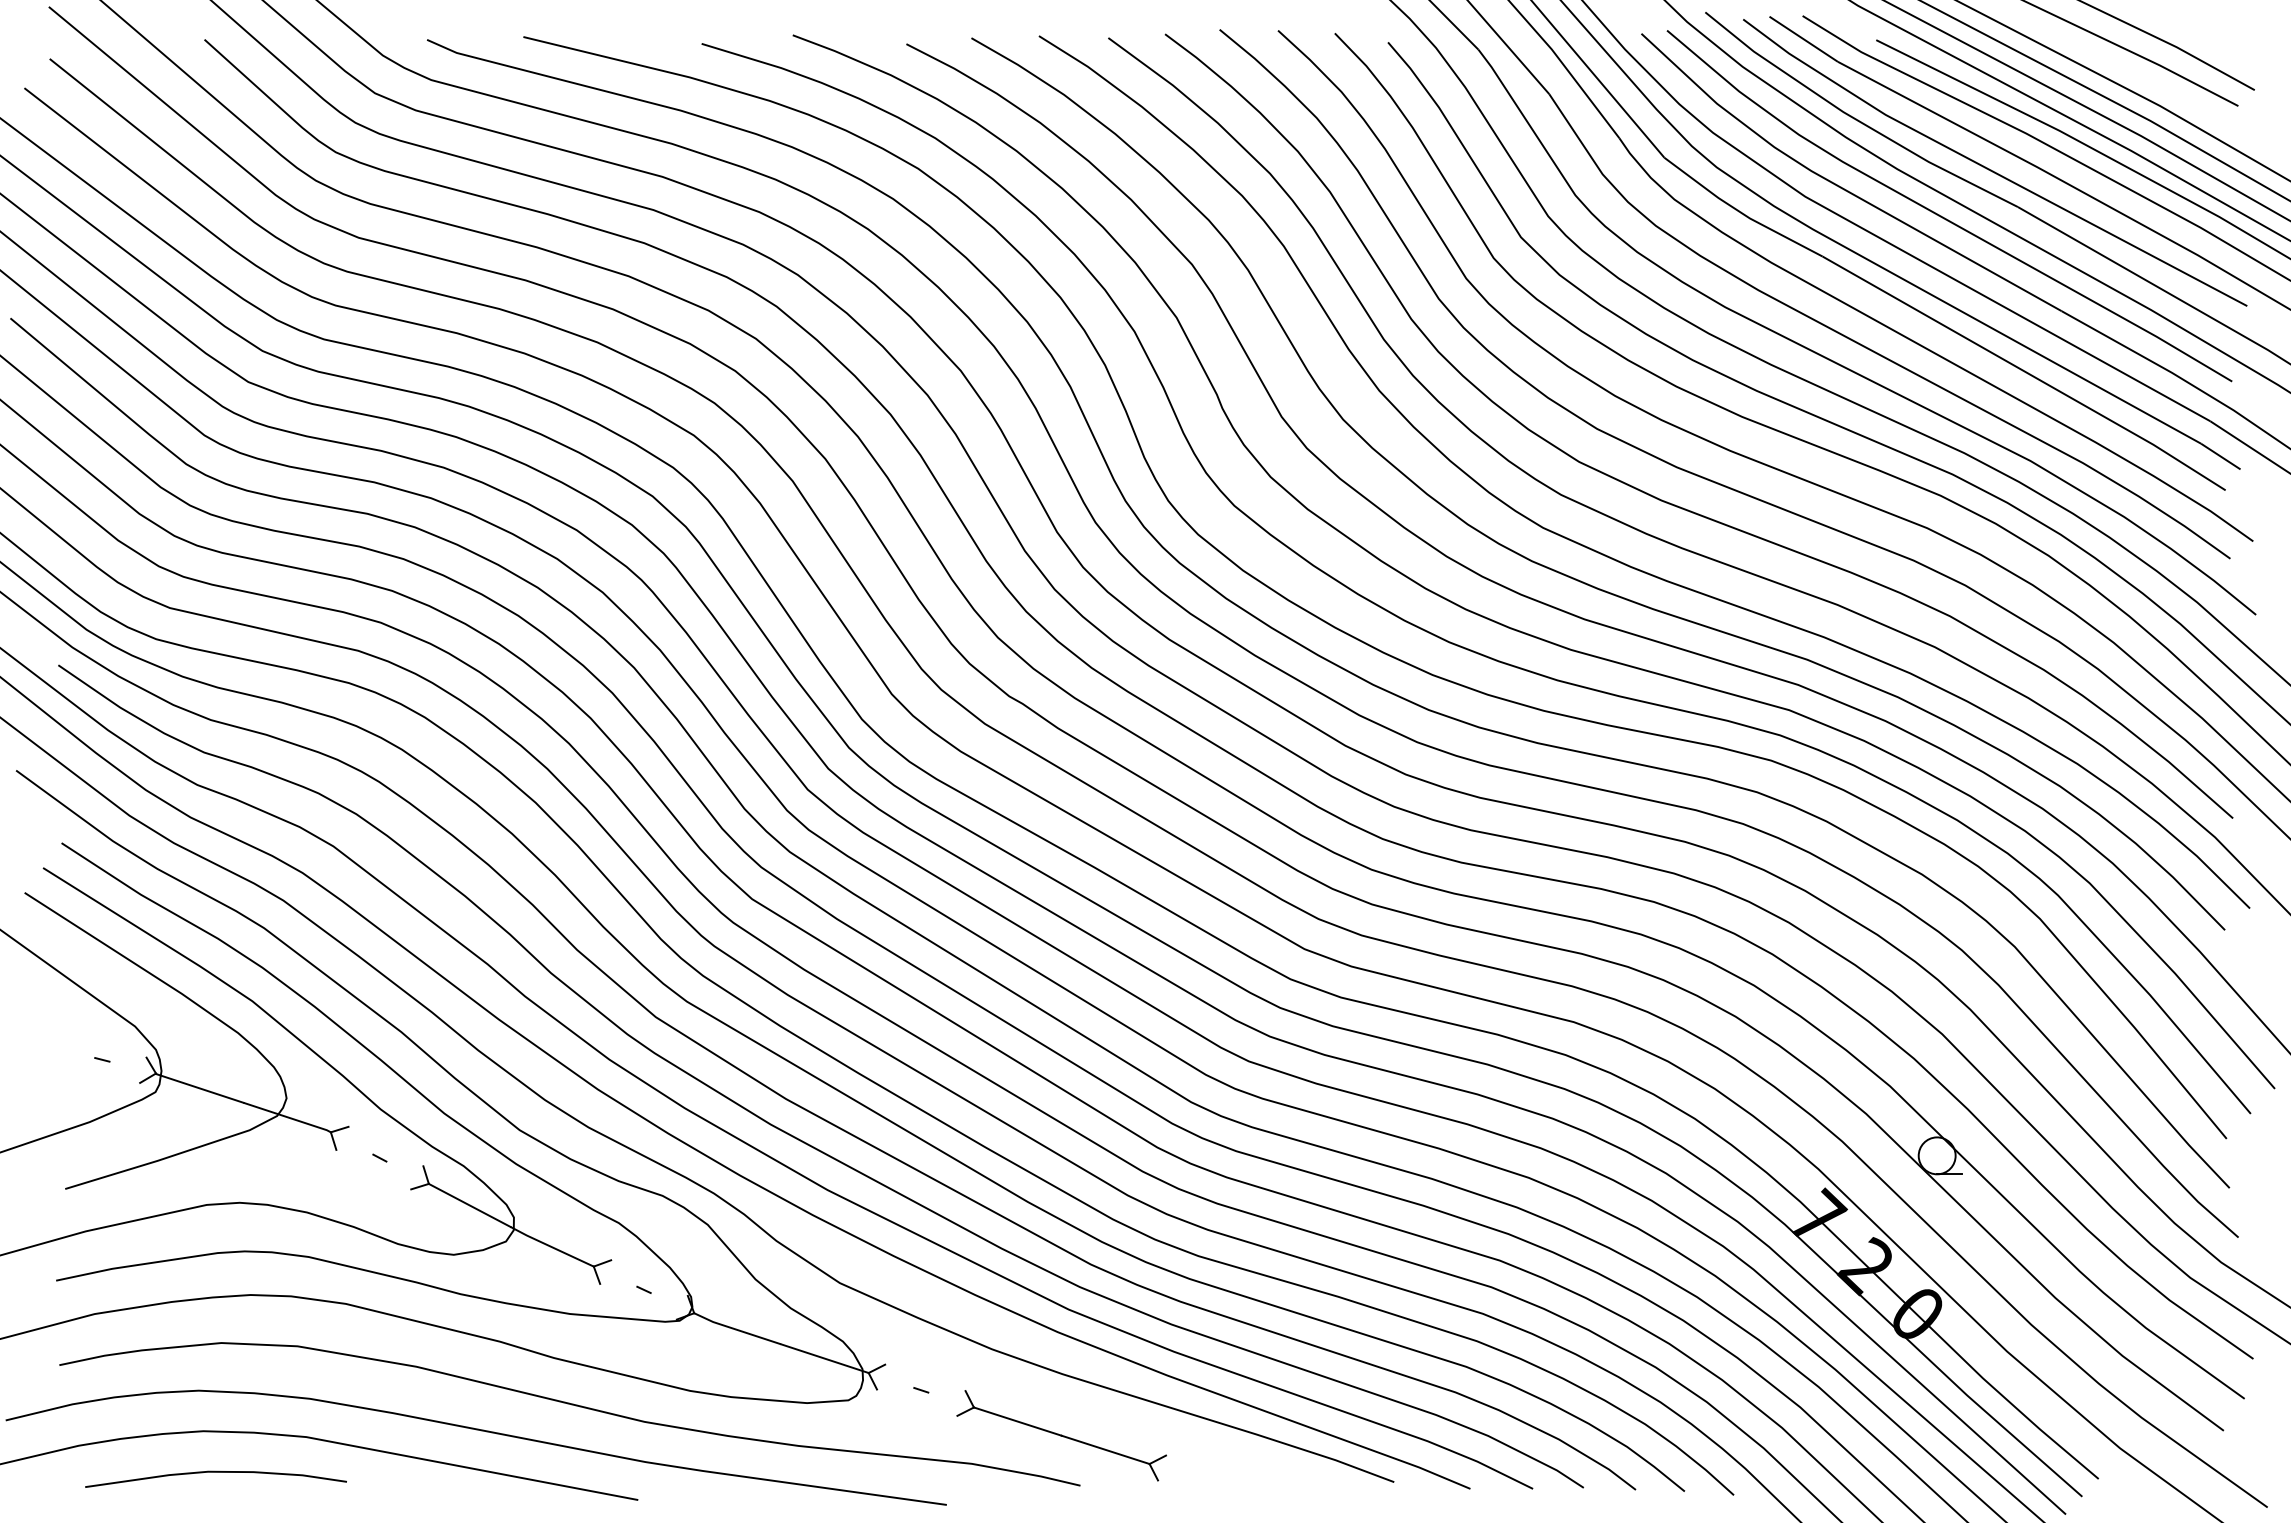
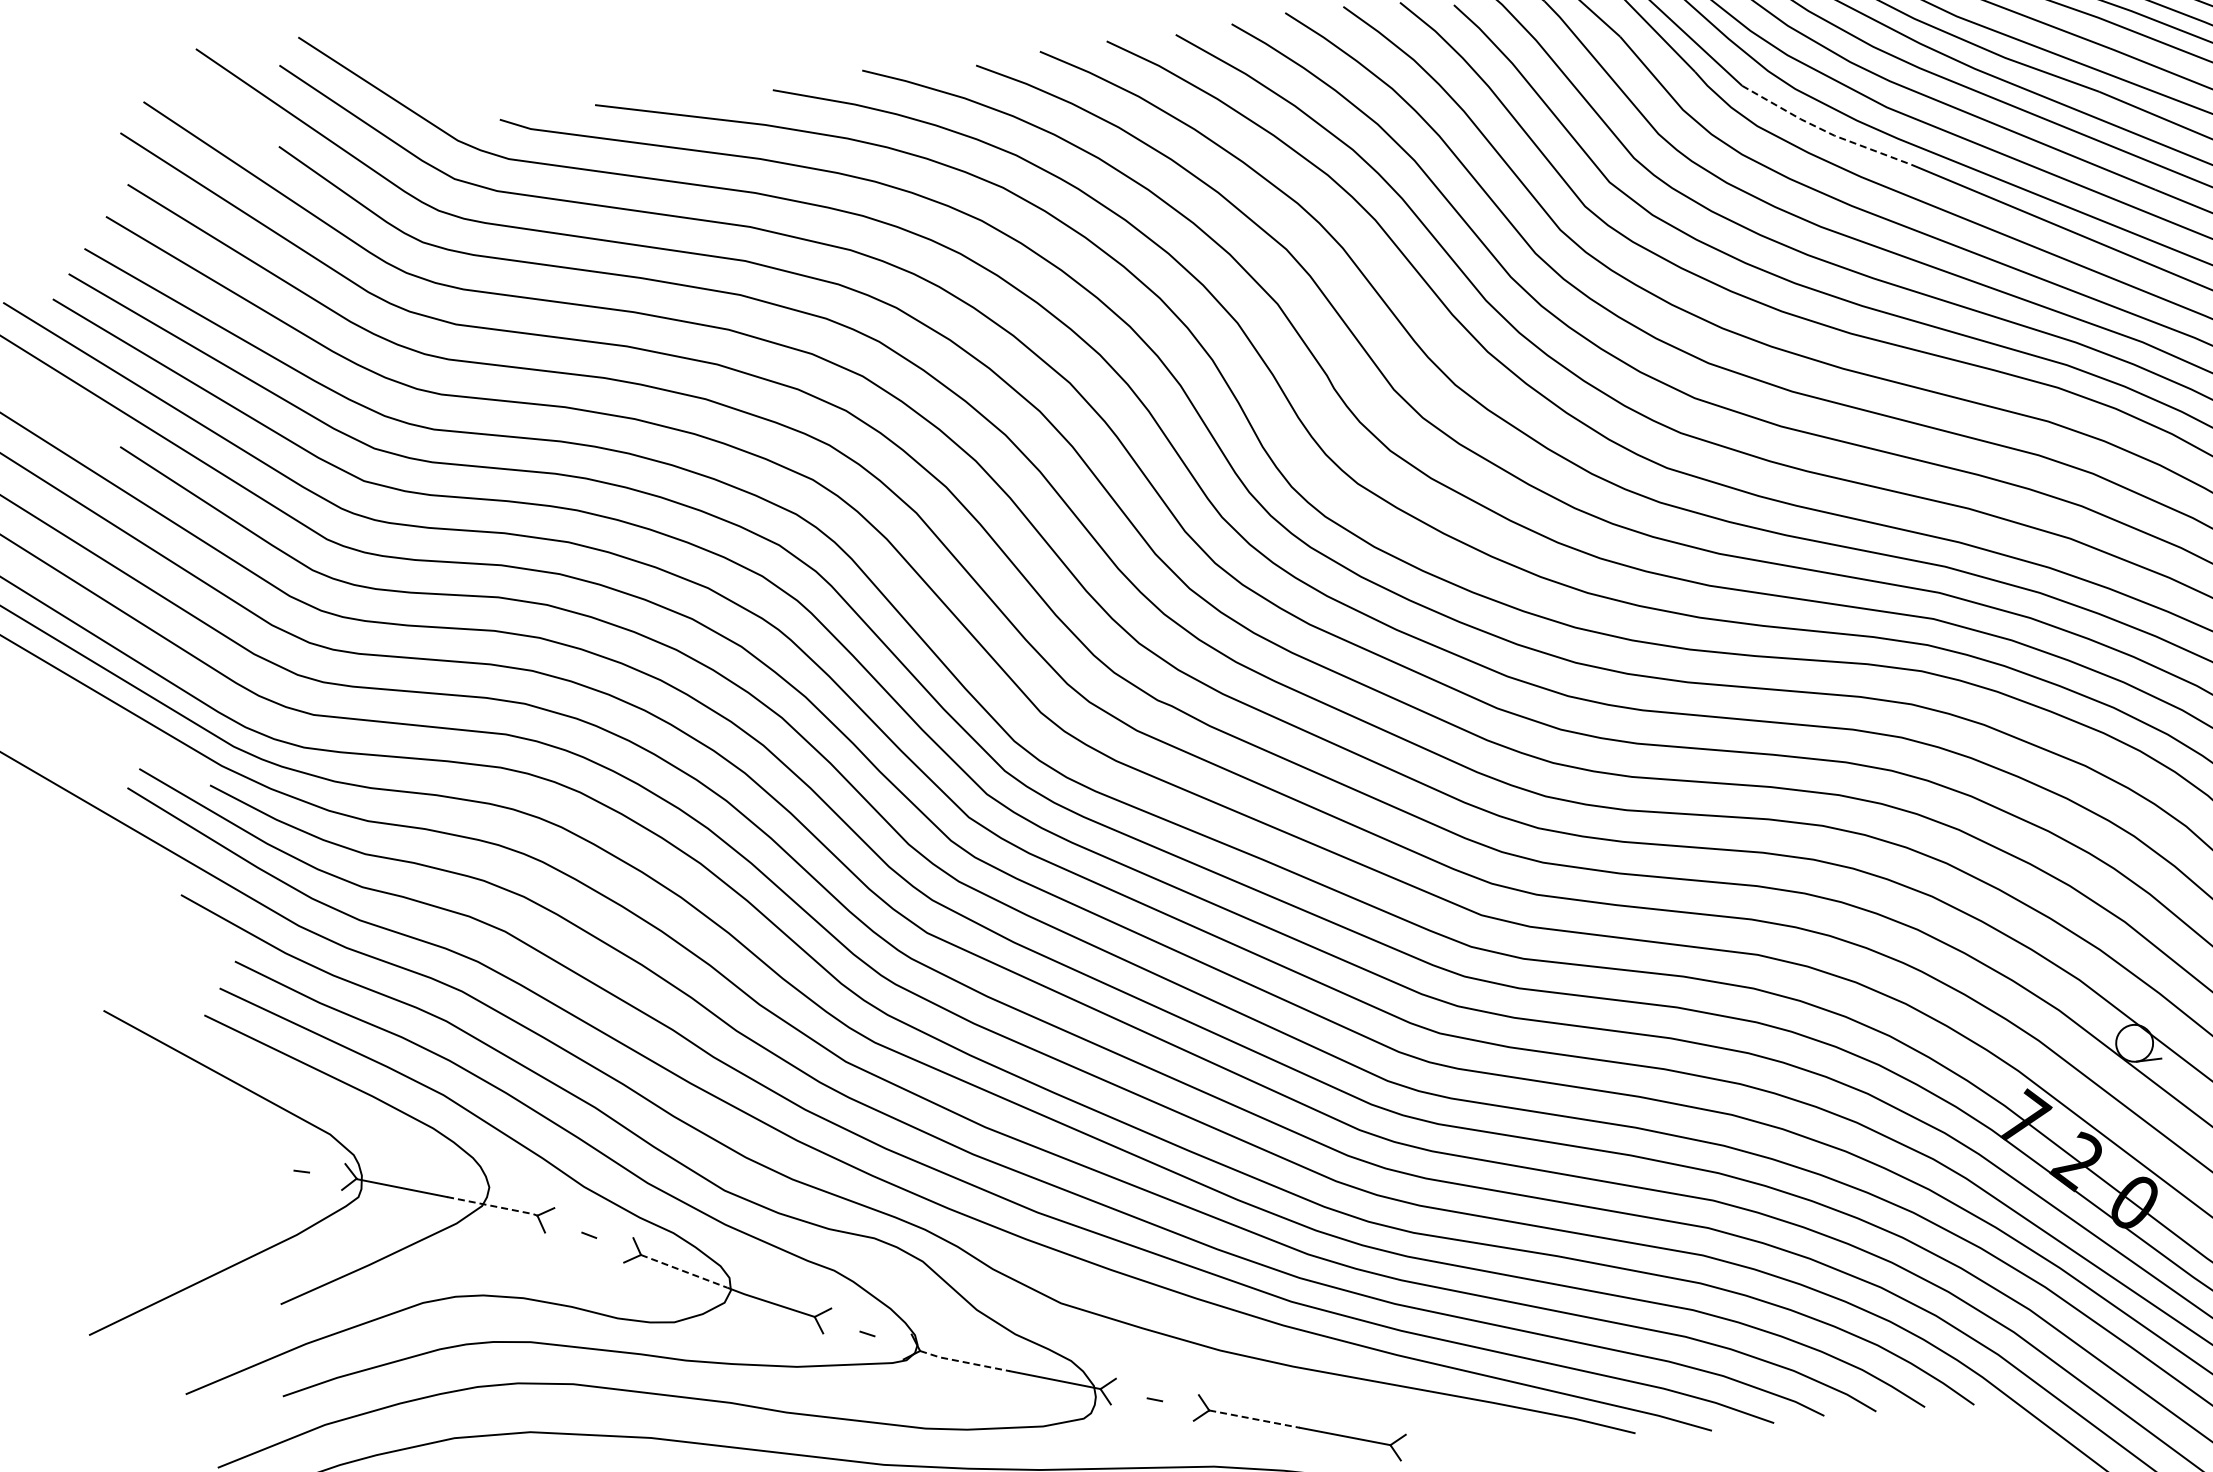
line: (1740, 212) -> (1824, 130), solid -> dashed
line: (288, 1117) -> (493, 1206), solid -> dashed
line: (470, 1205) -> (684, 1271), solid -> dashed
line: (736, 1329) -> (964, 1361), solid -> dashed
line: (1018, 1421) -> (1255, 1418), solid -> dashed

